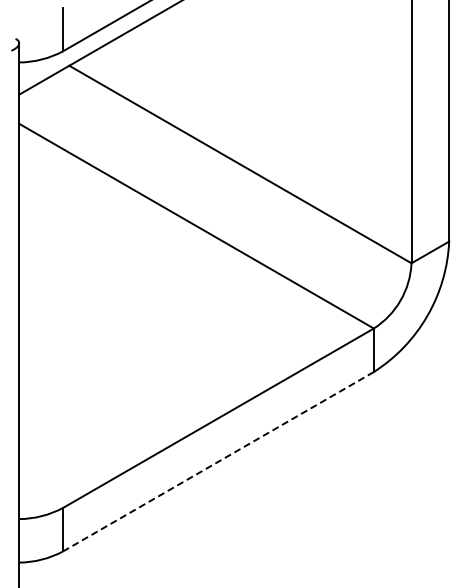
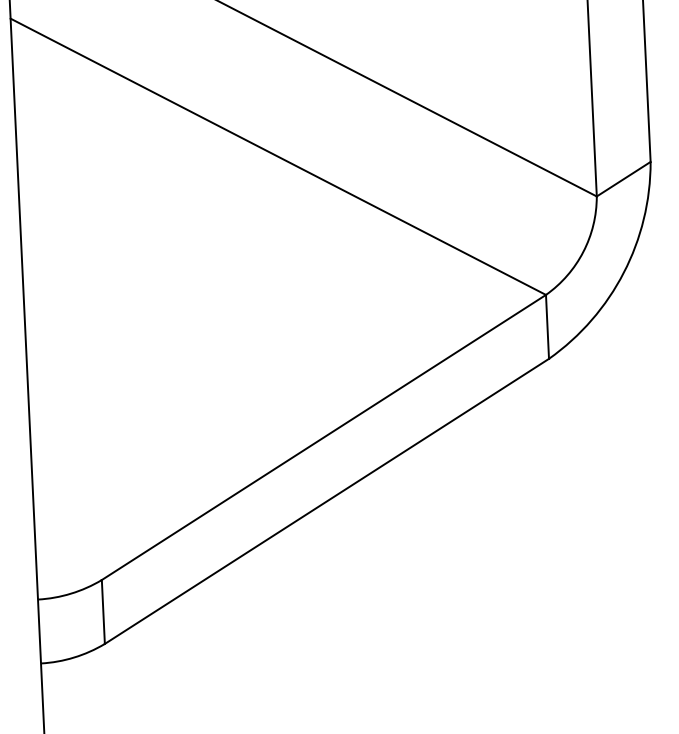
line: (218, 461) -> (326, 501), dashed -> solid

